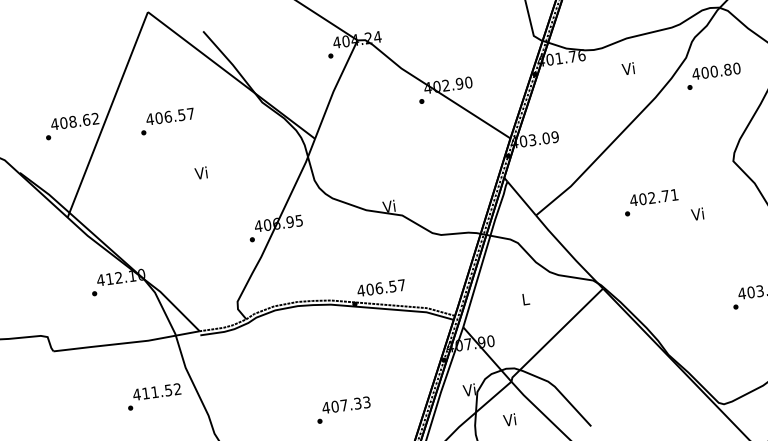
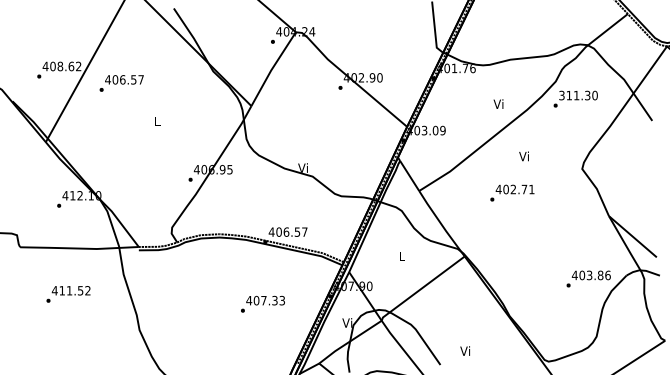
text: (628, 68) -> (498, 103), moved
text: (711, 71) -> (574, 95), 400.80 -> 311.30
text: (167, 121) -> (121, 83), moved
text: (200, 172) -> (156, 120), Vi -> L
text: (696, 214) -> (523, 156), moved
text: (154, 397) -> (68, 294), moved
text: (342, 409) -> (262, 303), moved
text: (508, 419) -> (464, 350), moved

